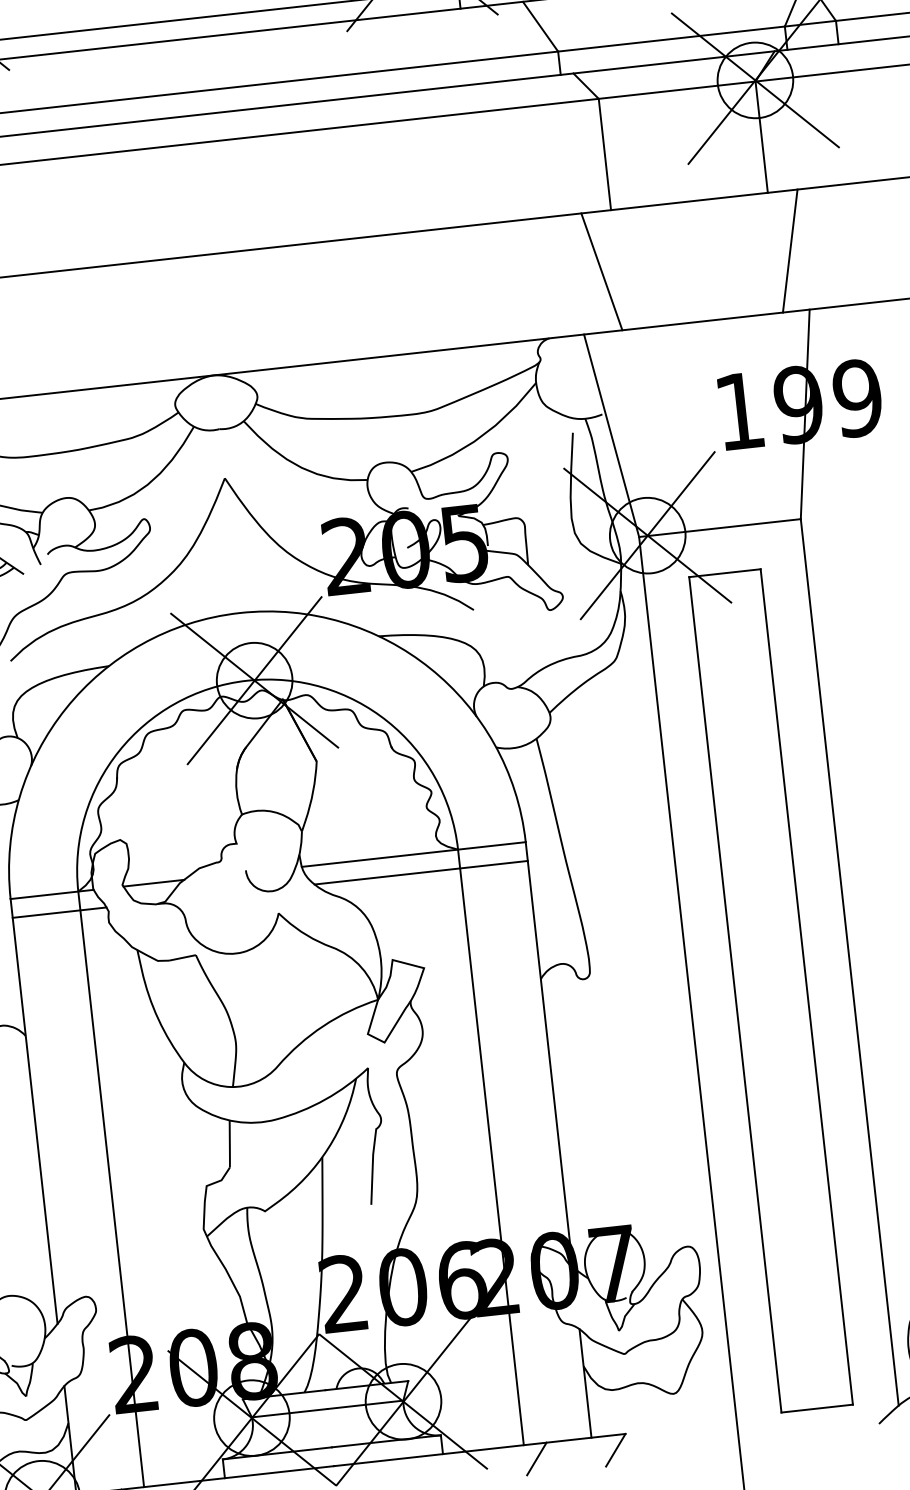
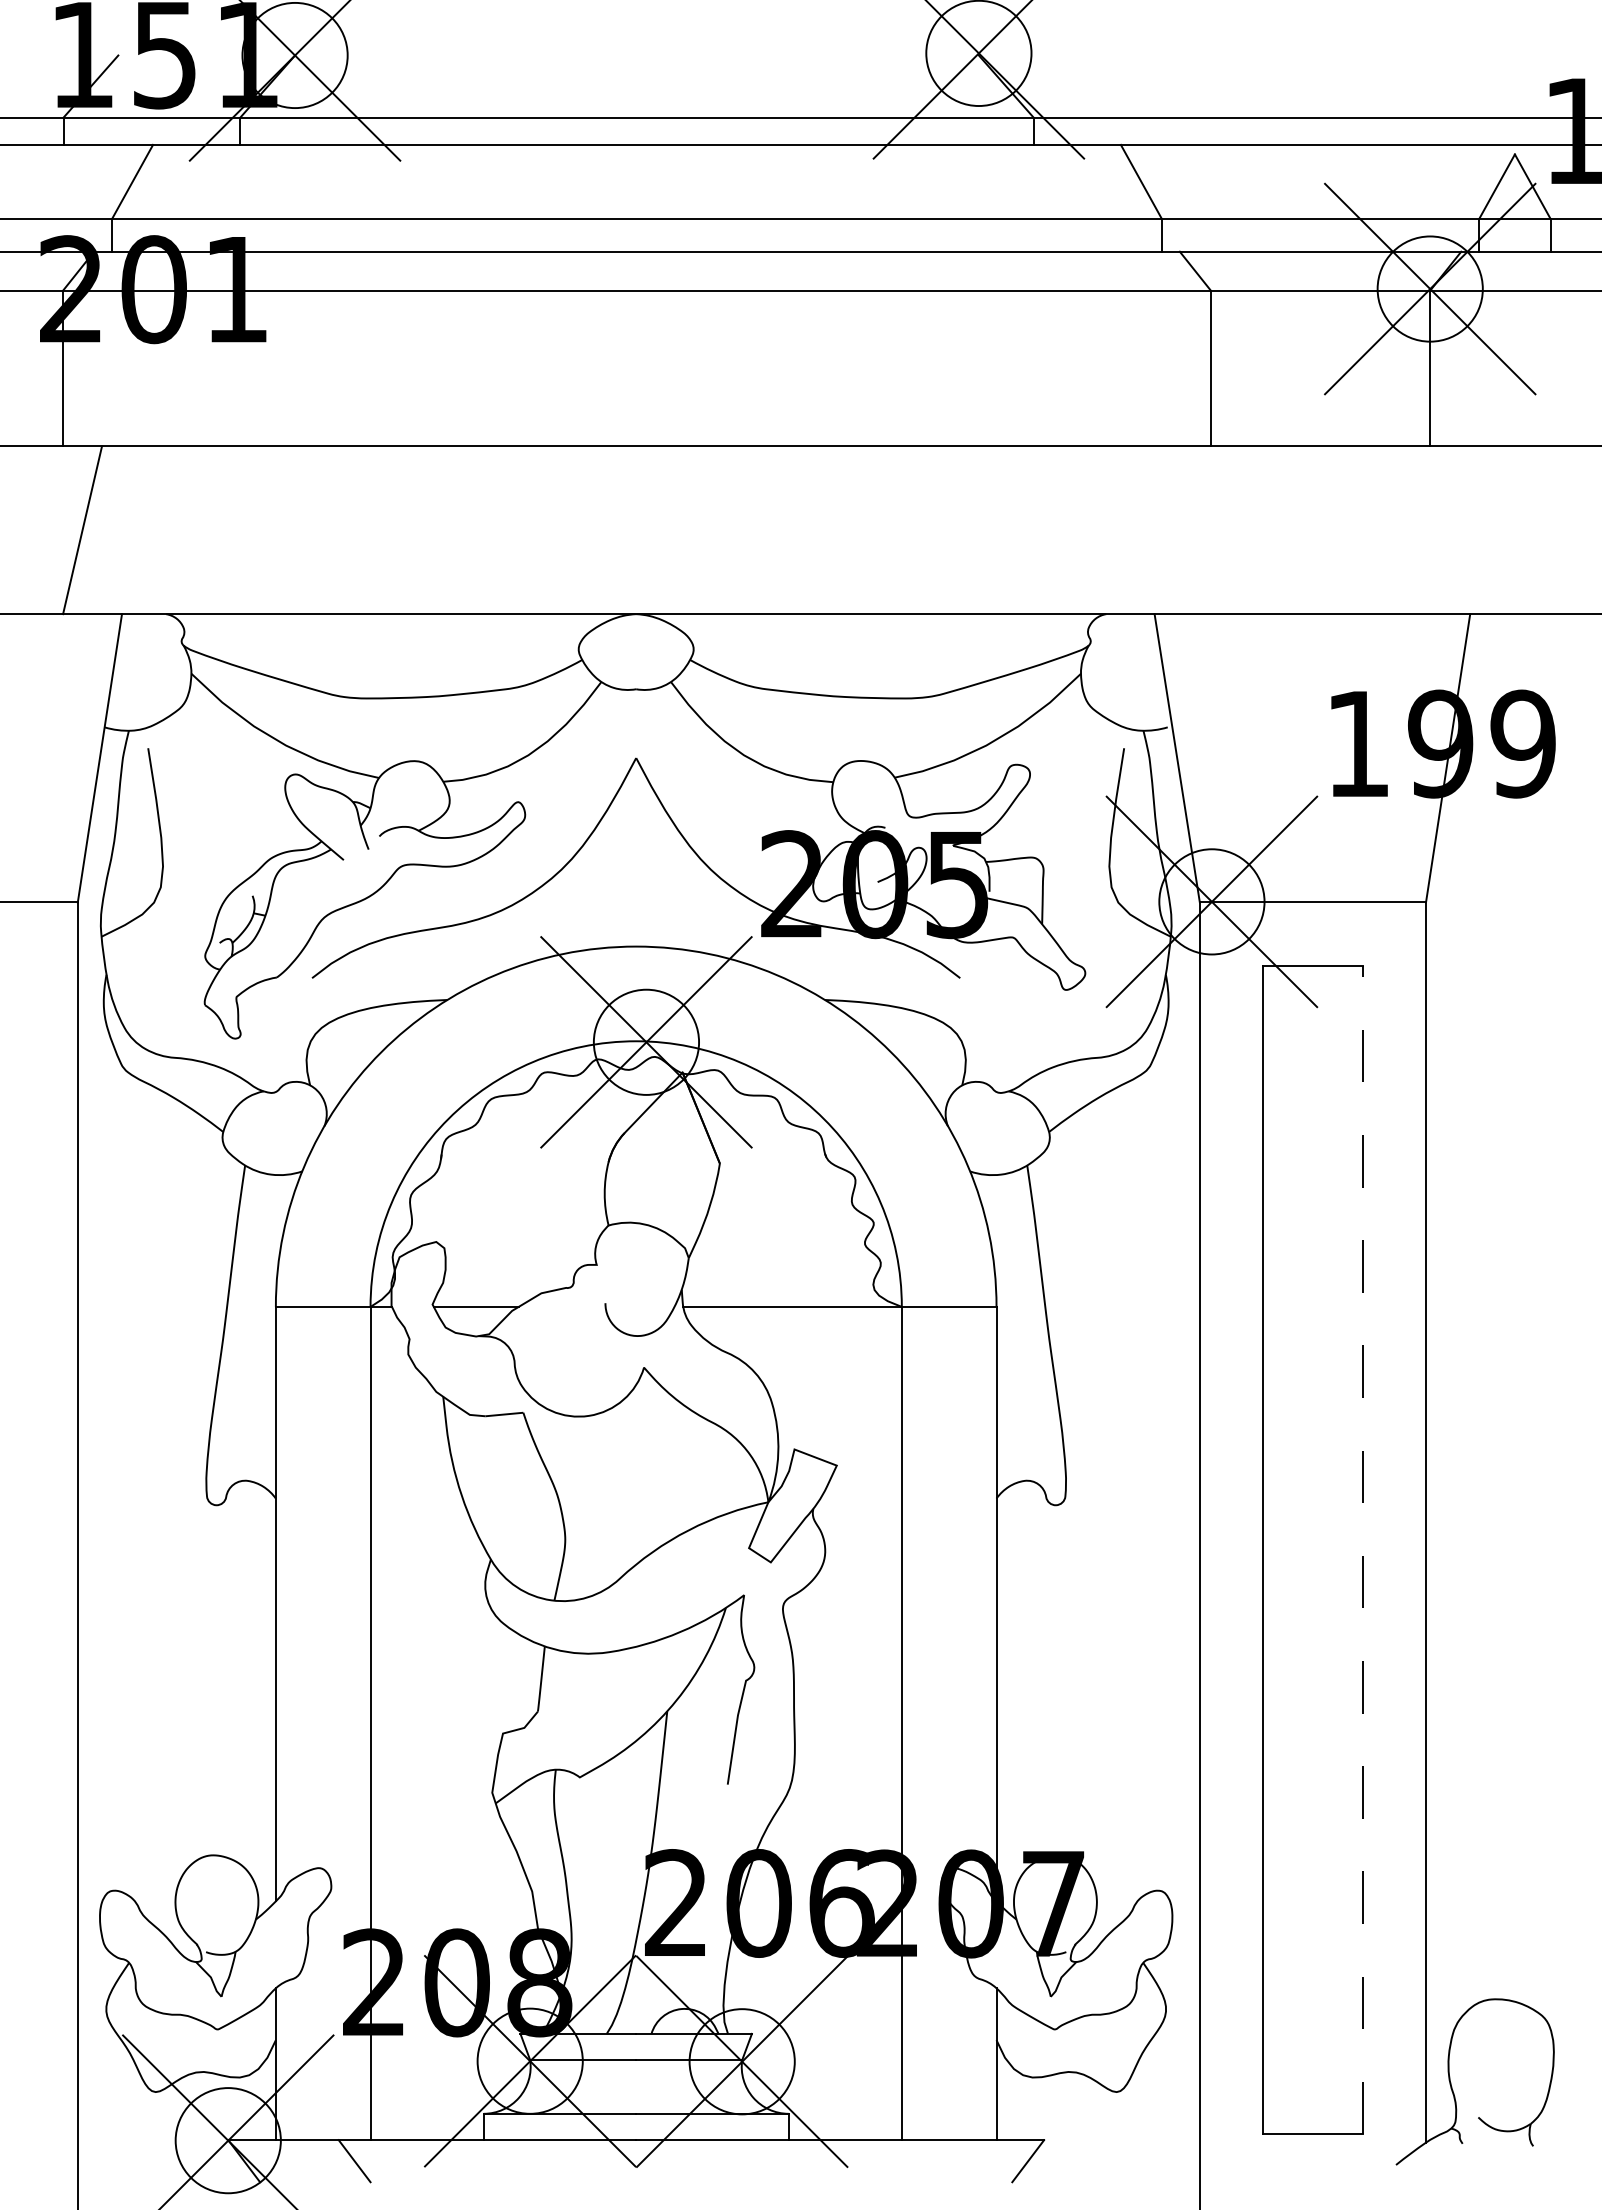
line: (789, 251) -> (1451, 530), removed
line: (601, 272) -> (1188, 530), removed
line: (421, 872) -> (847, 1333), removed
line: (59, 912) -> (341, 1333), removed
line: (806, 986) -> (1362, 1549), solid -> dashed
line: (536, 1459) -> (917, 2161), removed

